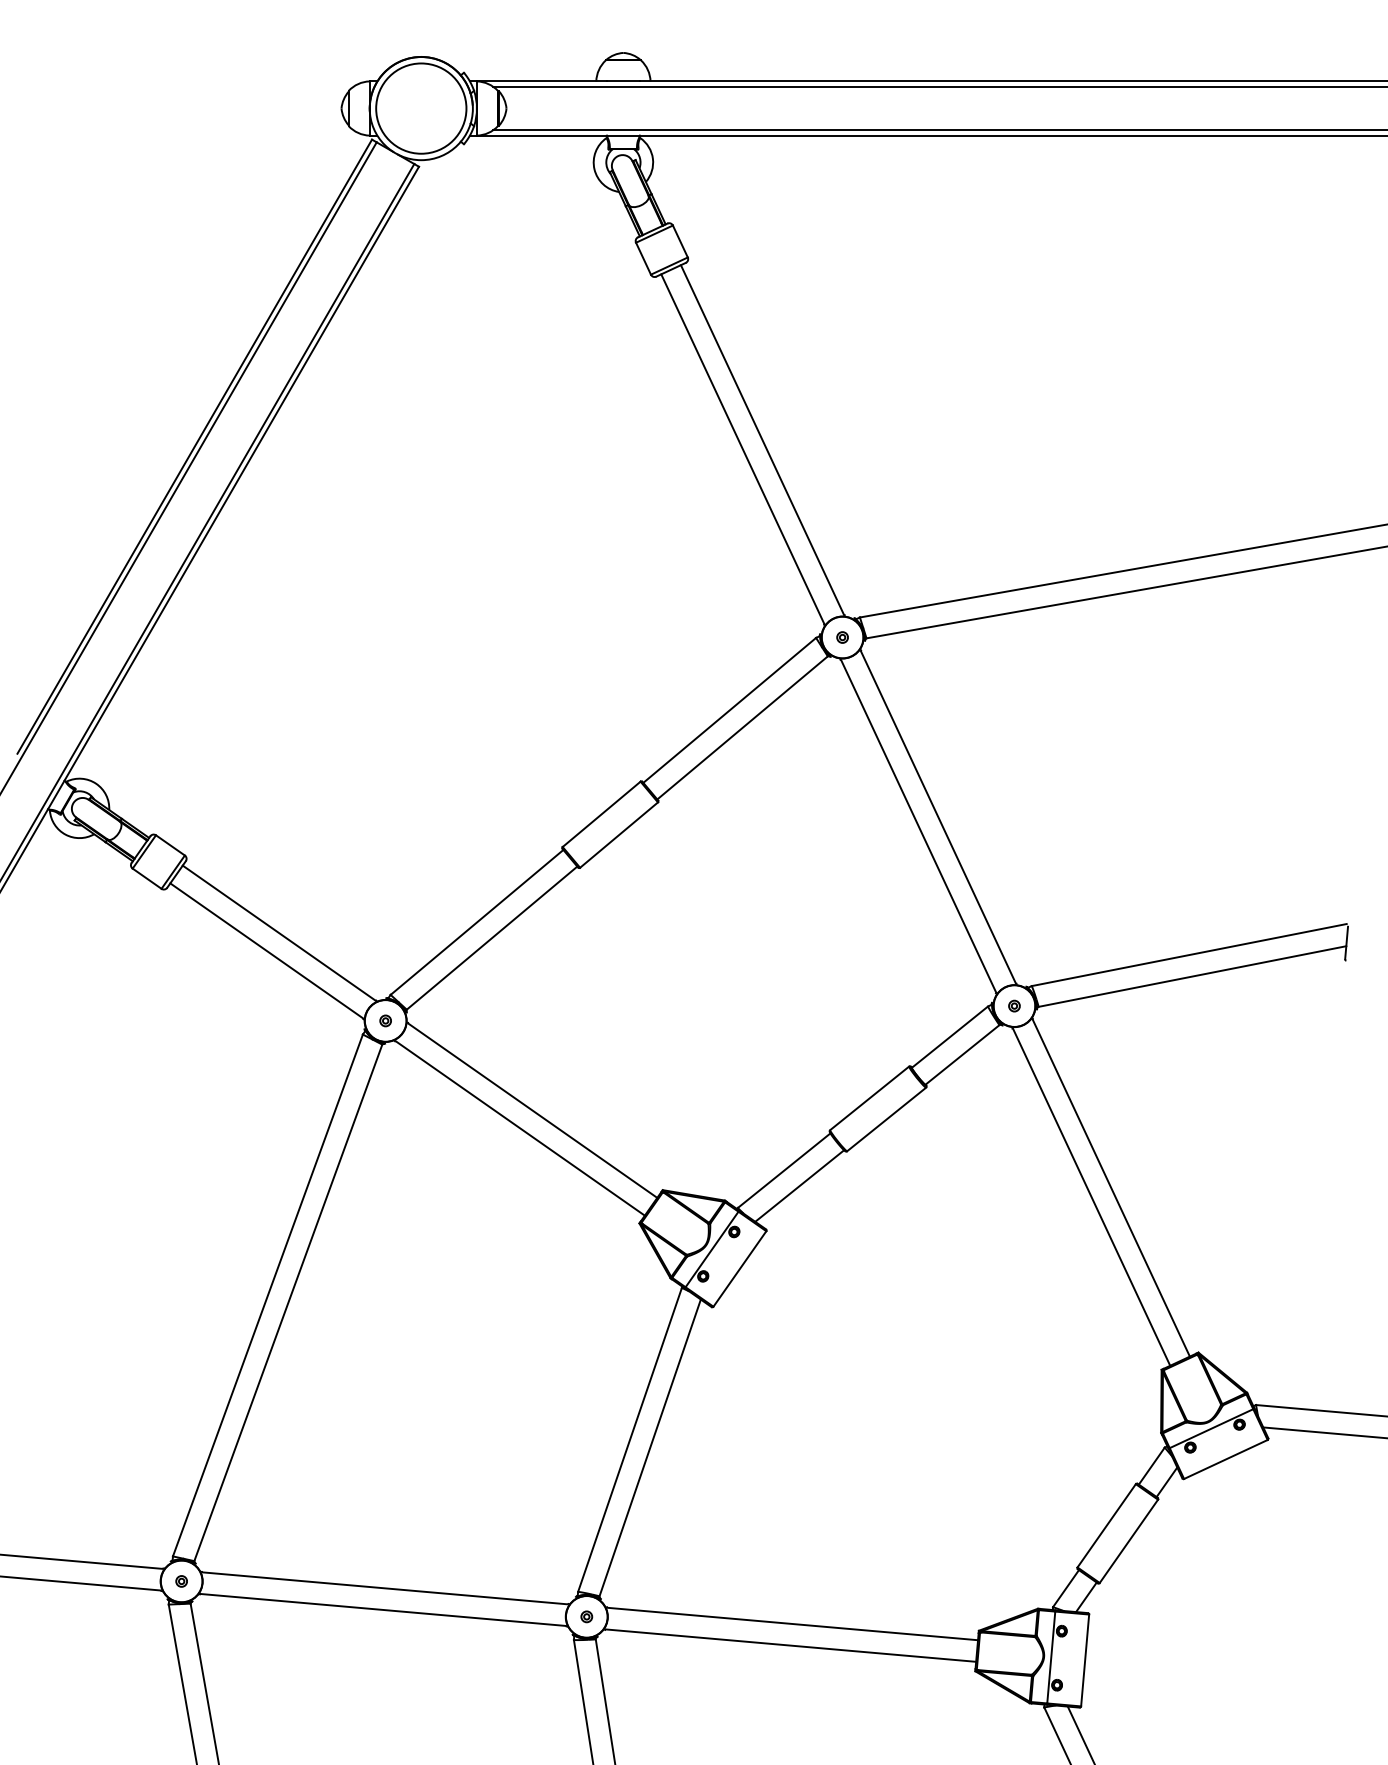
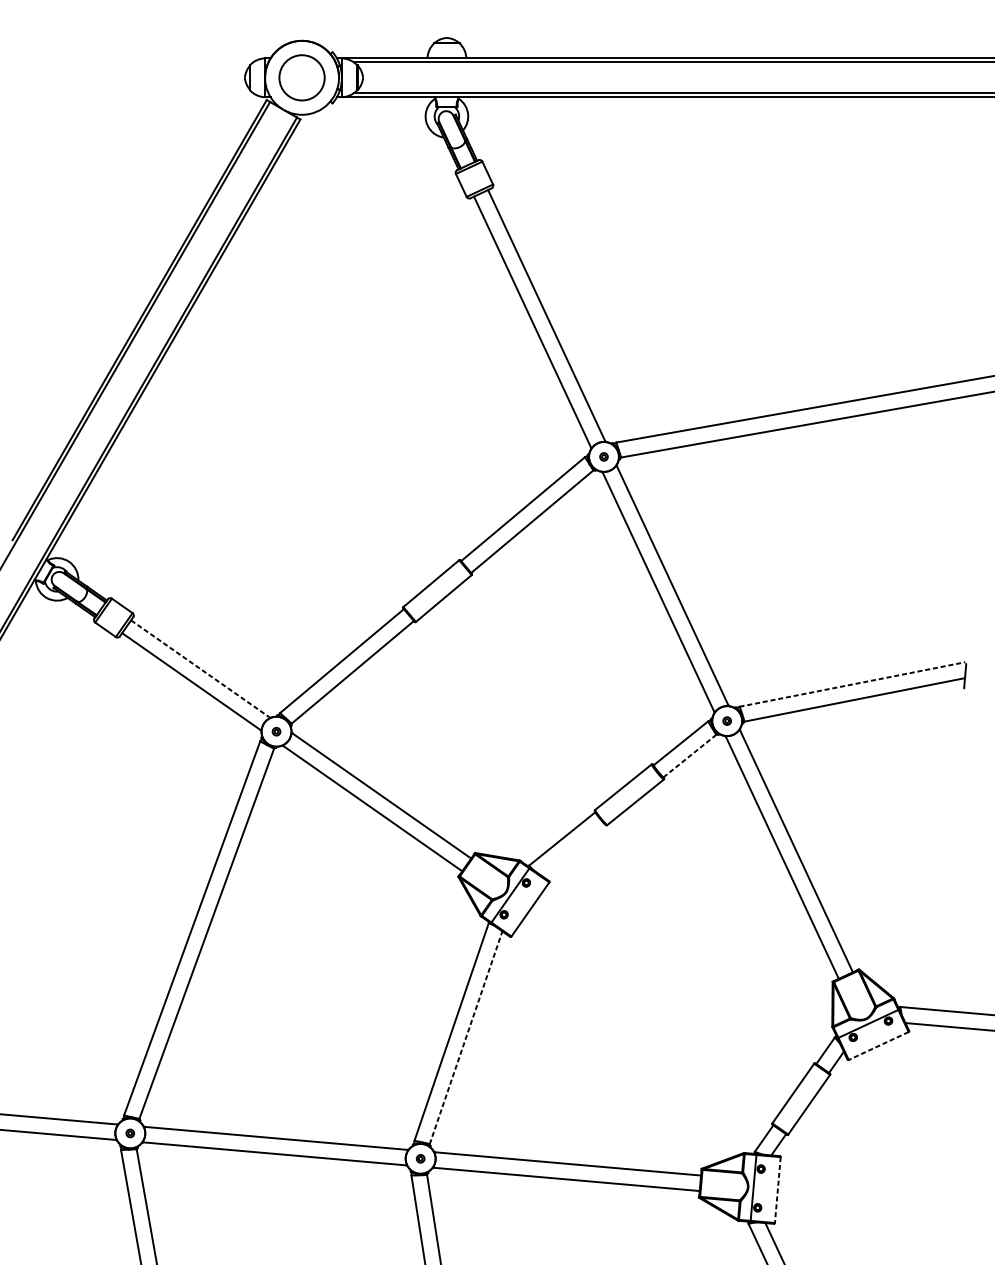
circle: (421, 108) -> (302, 77), size x0.7
line: (279, 933) -> (200, 669), solid -> dashed
line: (1189, 955) -> (852, 684), solid -> dashed
line: (962, 1054) -> (689, 755), solid -> dashed
line: (799, 1185) -> (573, 849), removed
line: (650, 1448) -> (466, 1038), solid -> dashed
line: (1225, 1459) -> (878, 1046), solid -> dashed
line: (1085, 1660) -> (778, 1190), solid -> dashed

